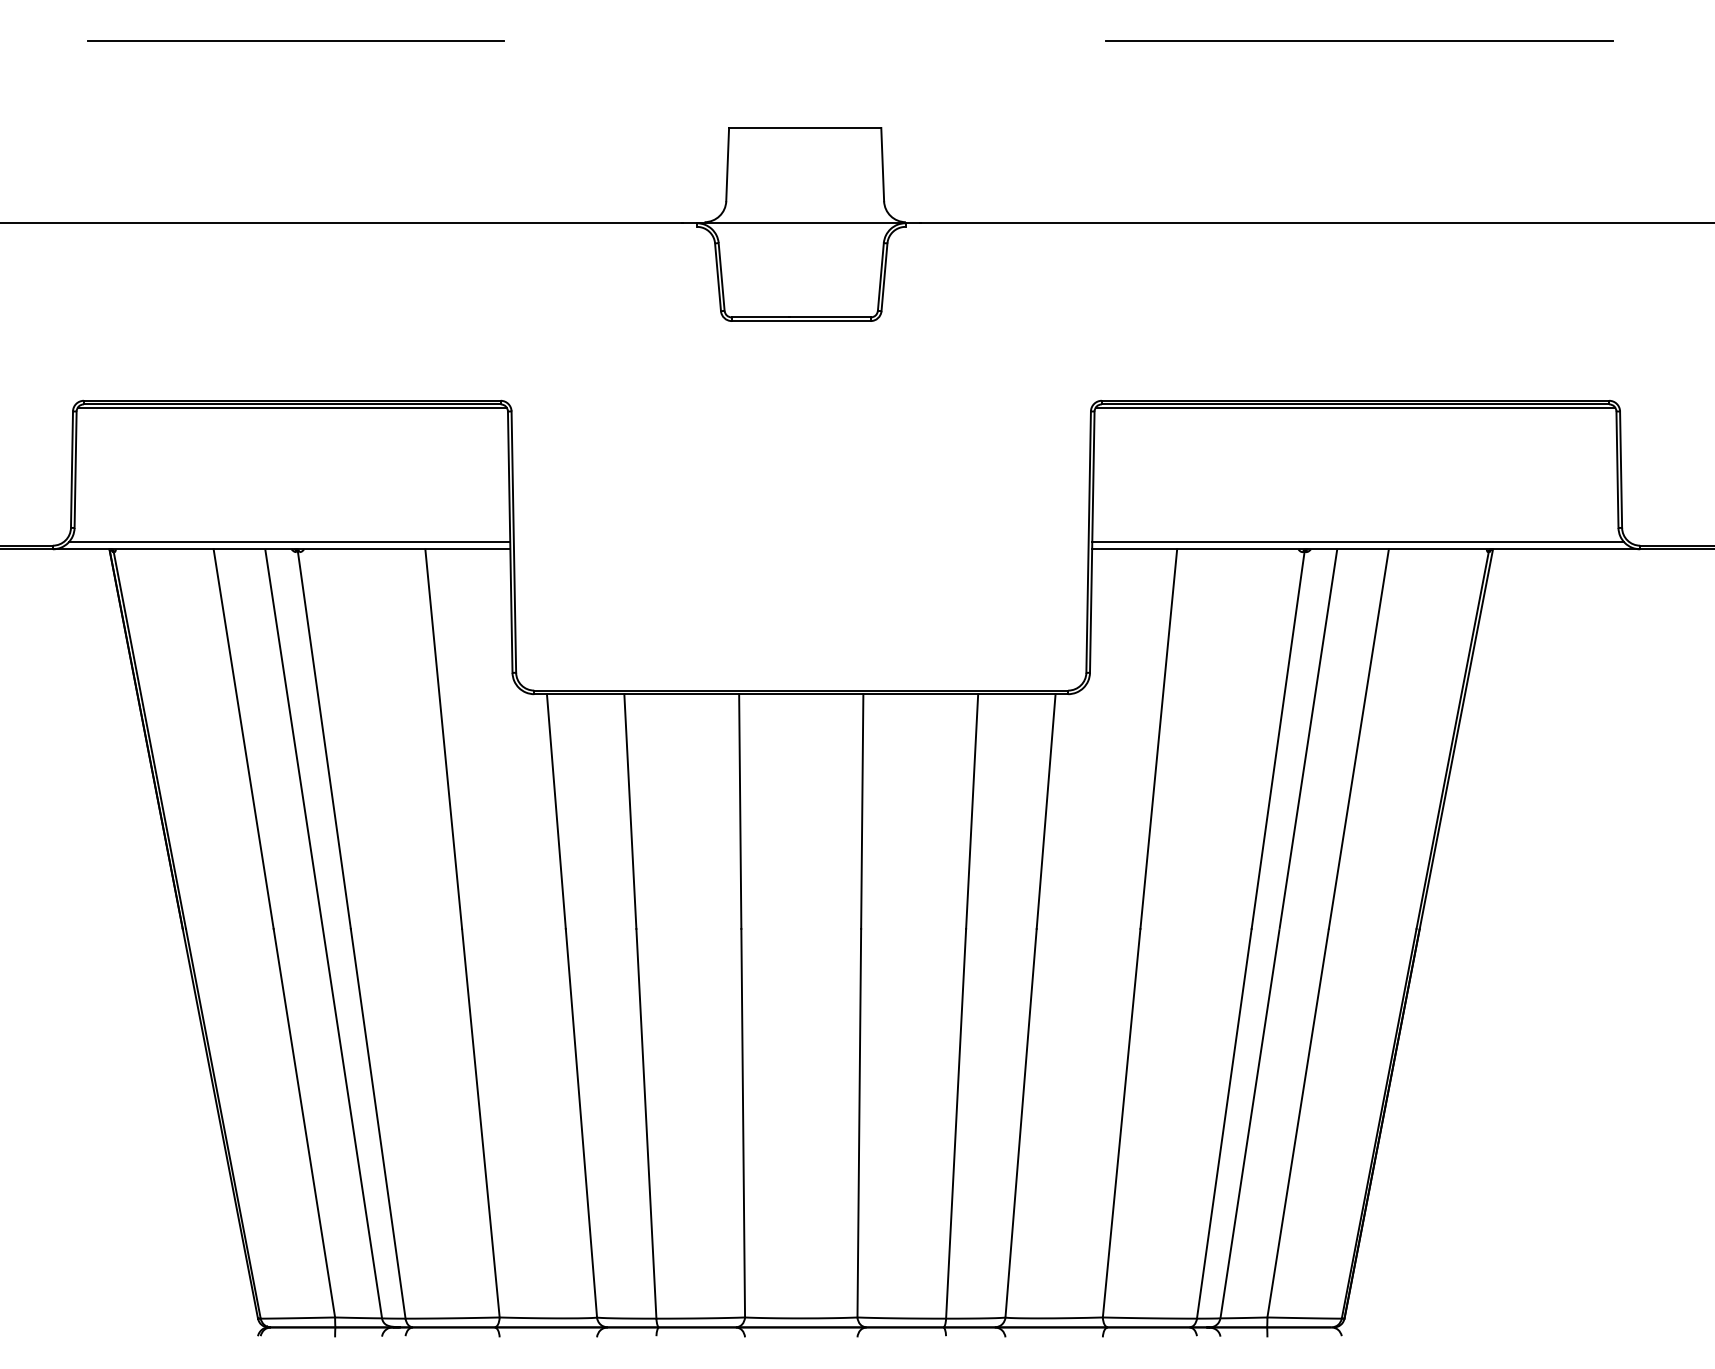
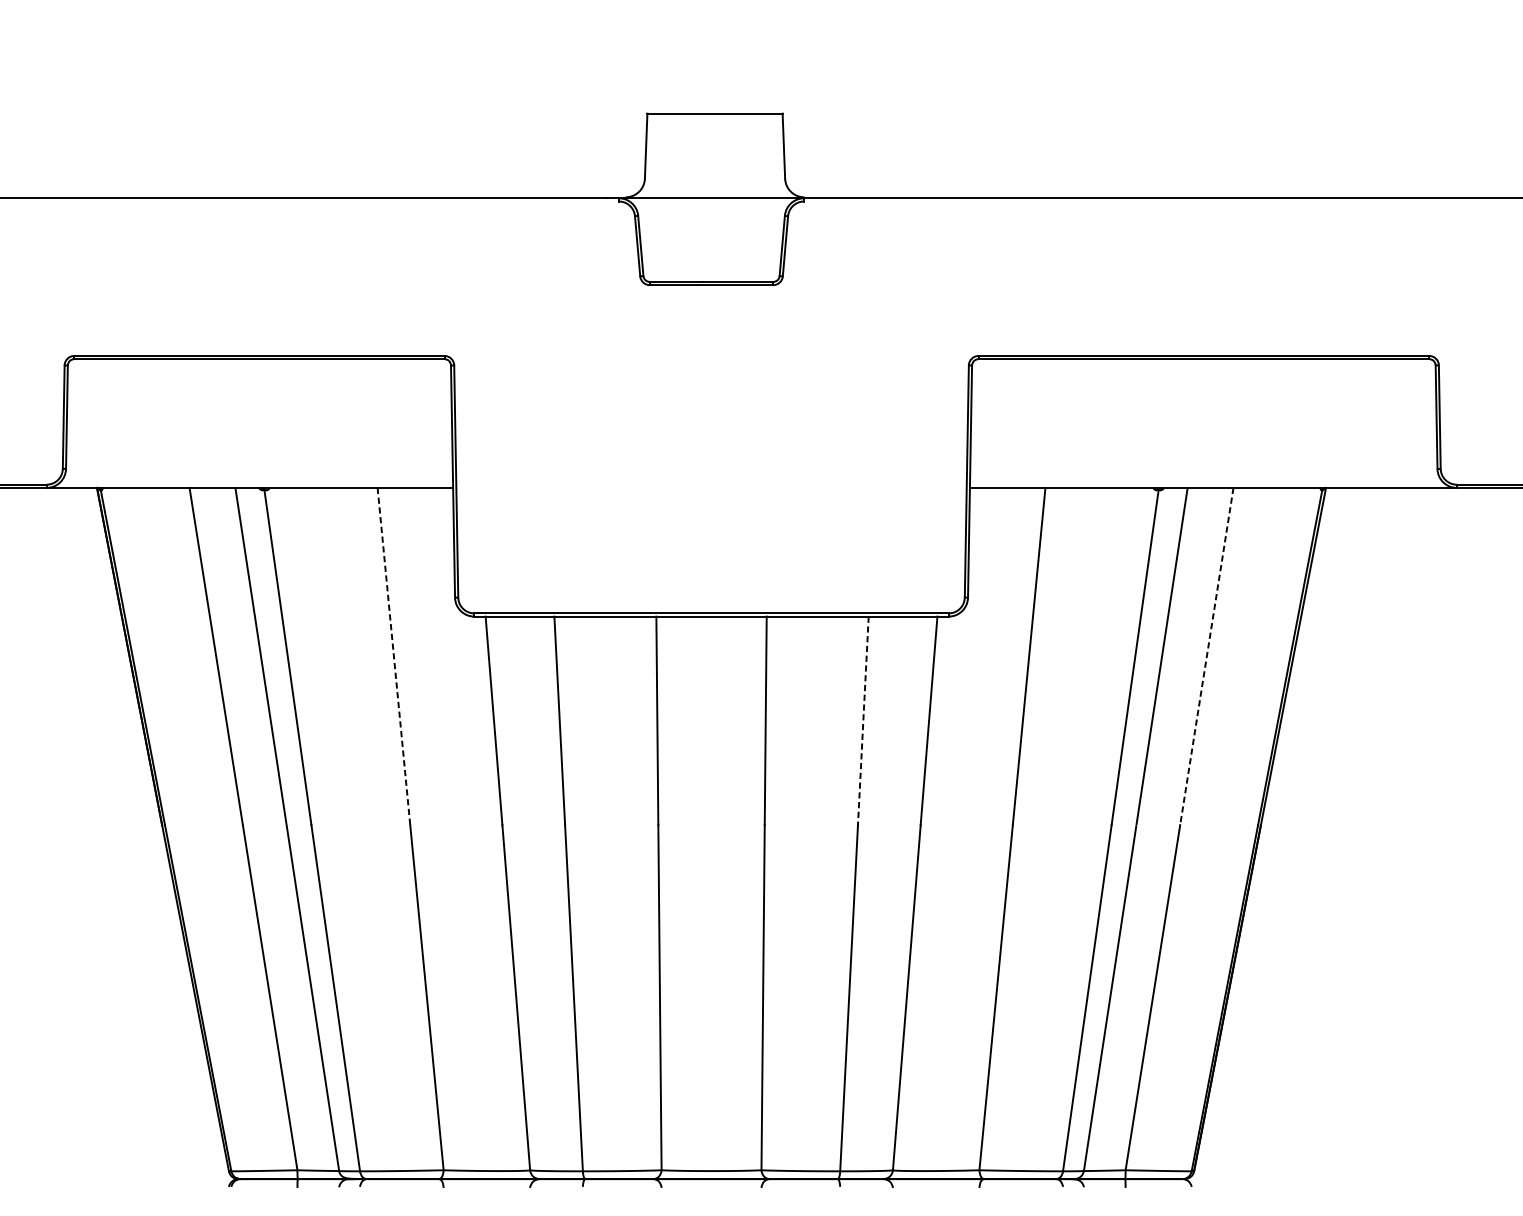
line: (295, 40) -> (262, 35), removed
line: (1359, 40) -> (1207, 35), removed
line: (291, 407) -> (258, 361), removed
line: (1355, 407) -> (1203, 361), removed
line: (289, 542) -> (256, 481), removed
line: (1358, 542) -> (1206, 481), removed
line: (443, 739) -> (393, 656), solid -> dashed
line: (1358, 739) -> (1206, 656), solid -> dashed
line: (972, 811) -> (863, 720), solid -> dashed

